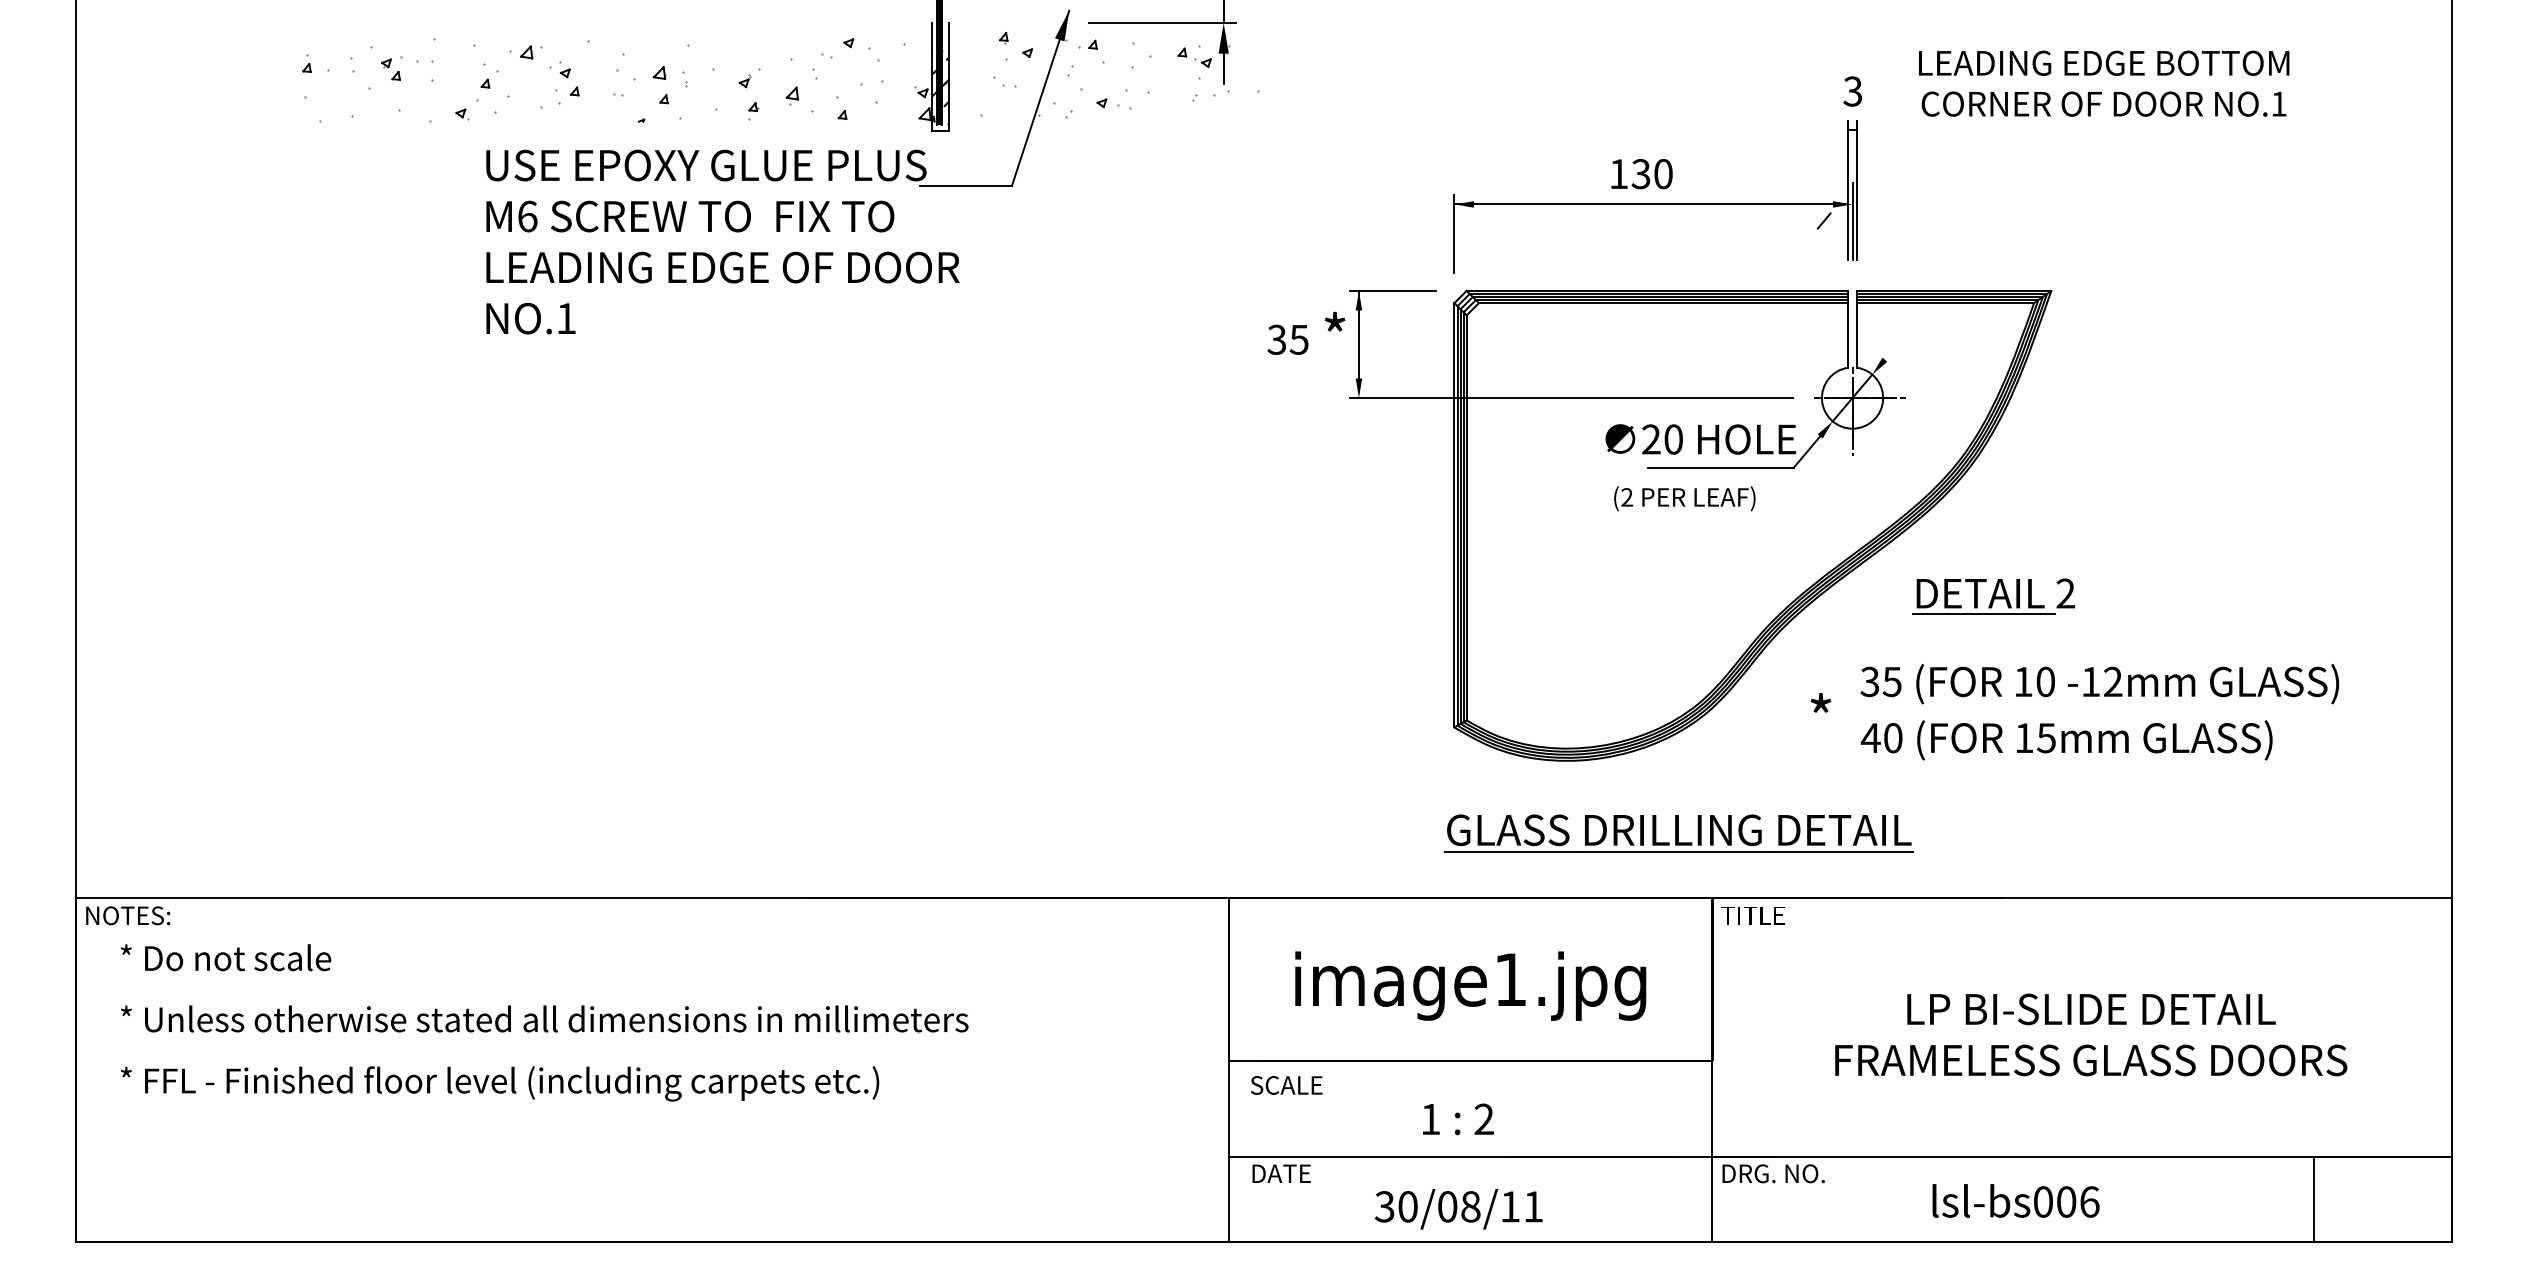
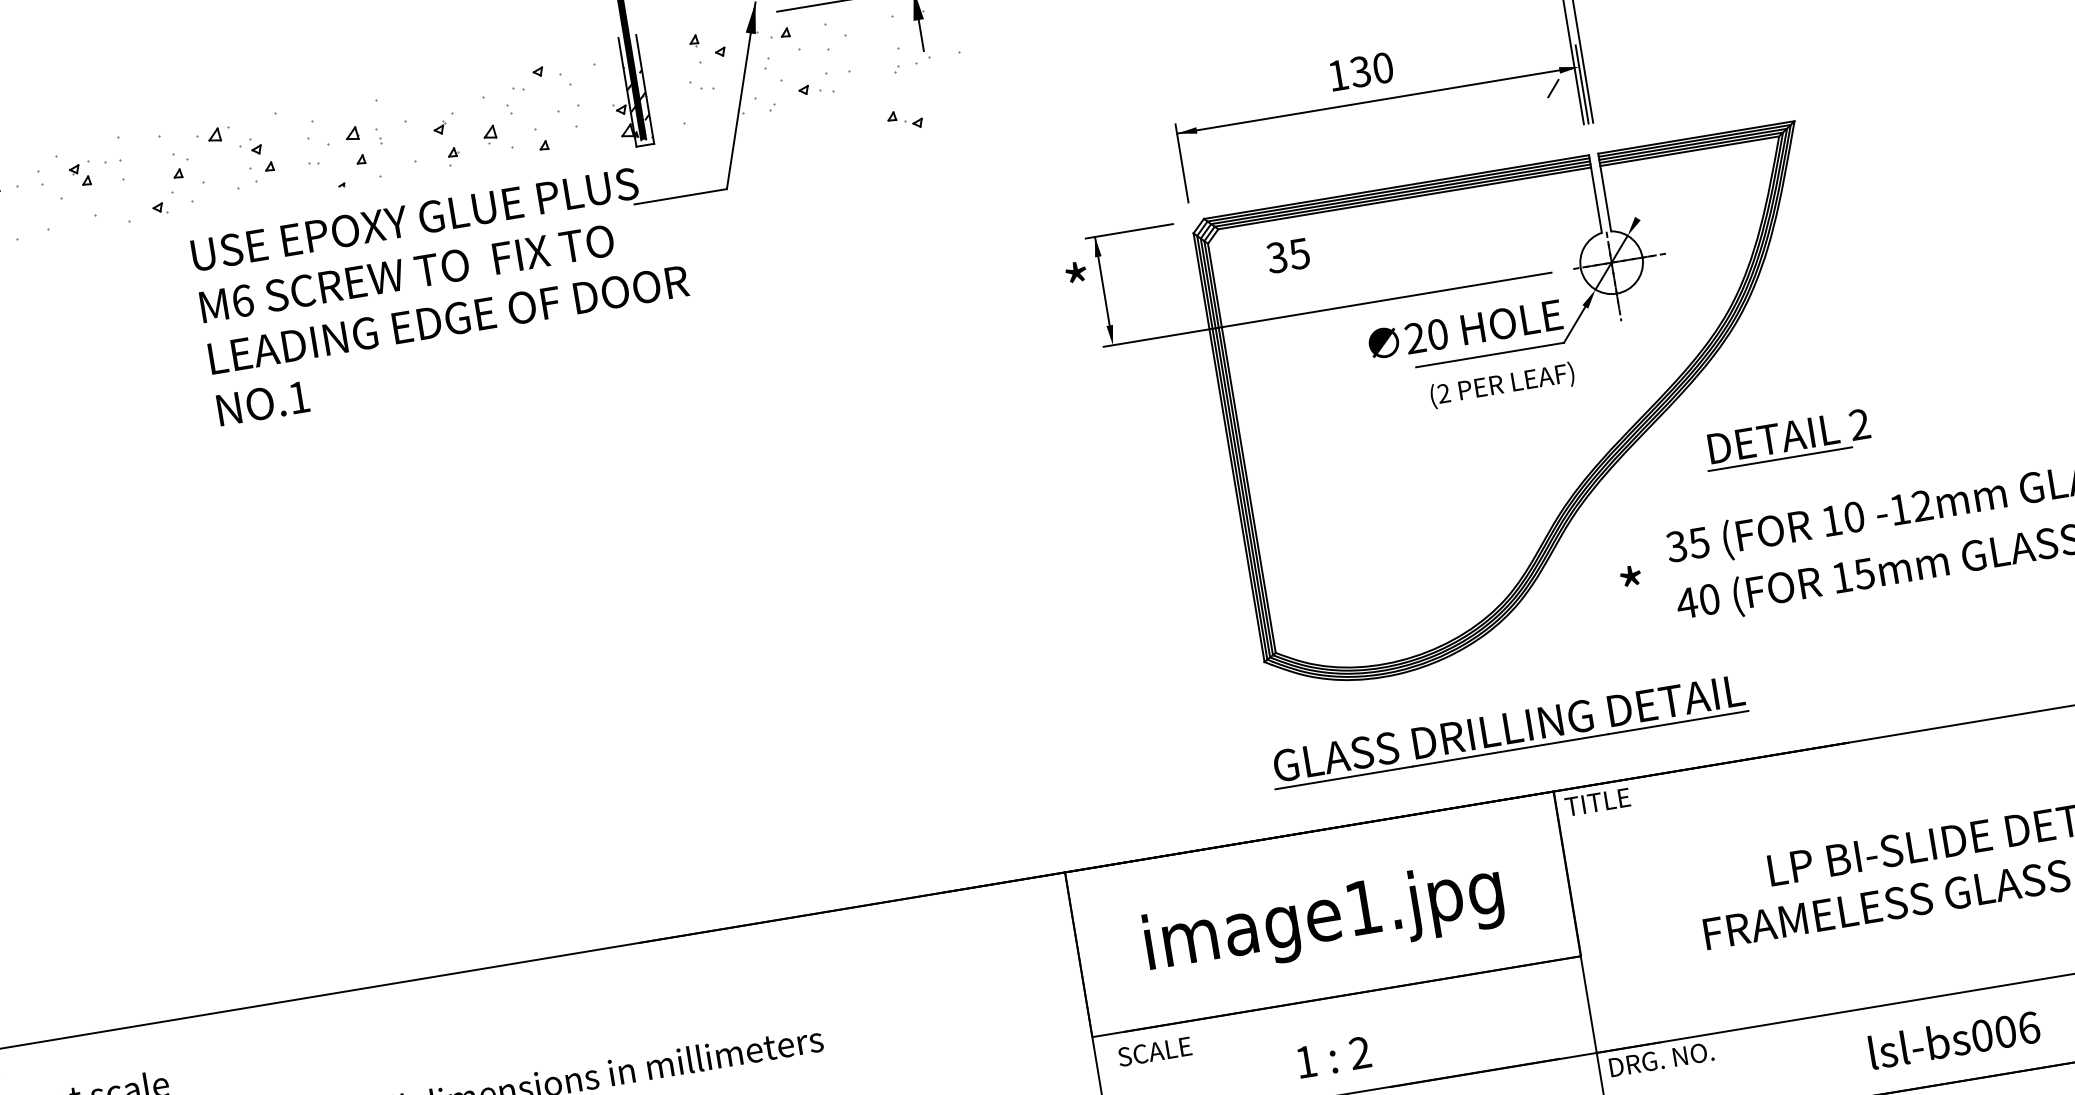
part: (1194, 57) -> (904, 119), moved
text: (1287, 339) -> (1287, 255), moved
text: (1684, 498) -> (1502, 385), moved
text: (2015, 1200) -> (1953, 1038), moved

